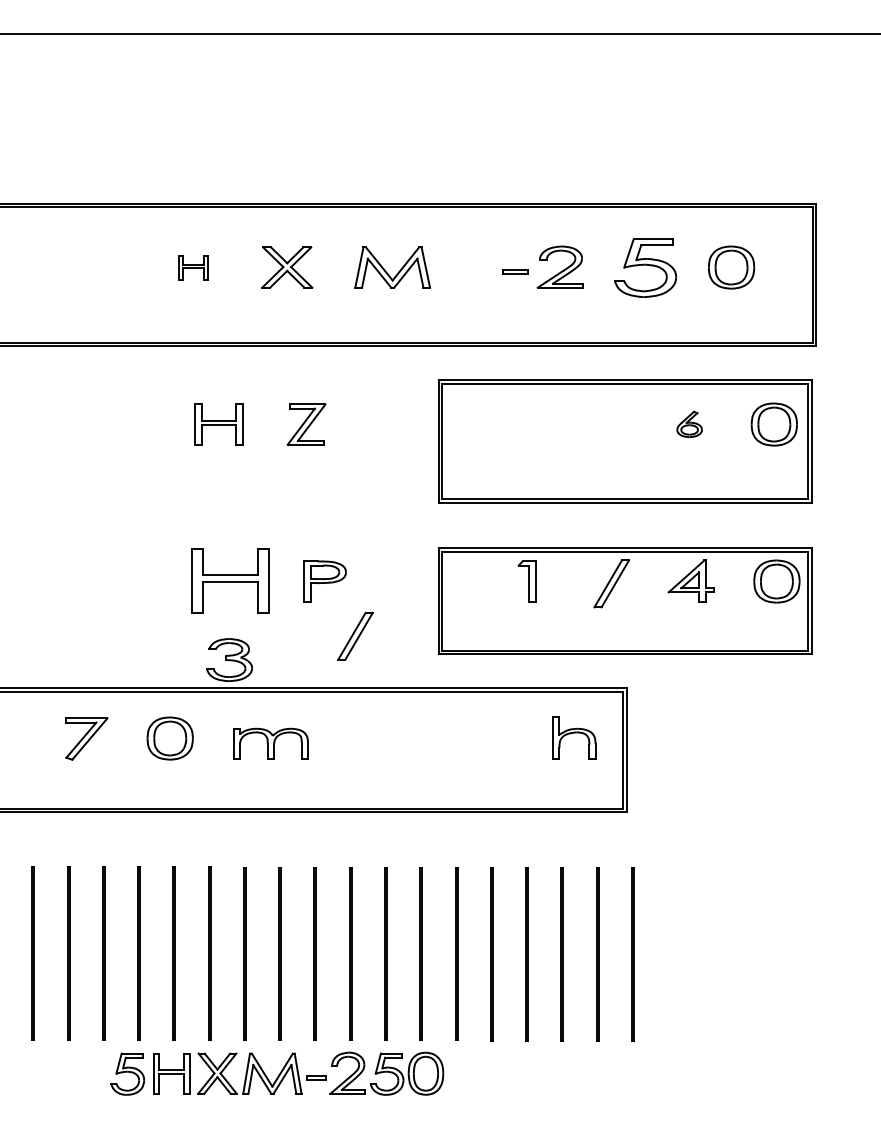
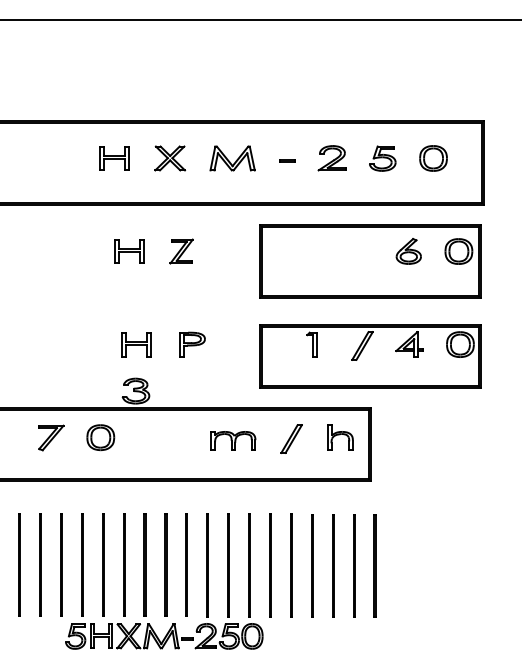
part: (193, 267) -> (114, 158), size x1.67
part: (645, 267) -> (382, 158), size x0.71
line: (515, 270) -> (287, 160), moved
part: (689, 424) -> (408, 251), size x1.67
part: (230, 581) -> (136, 344), size x0.62
part: (355, 635) -> (291, 438), moved
part: (270, 743) -> (233, 440), moved

